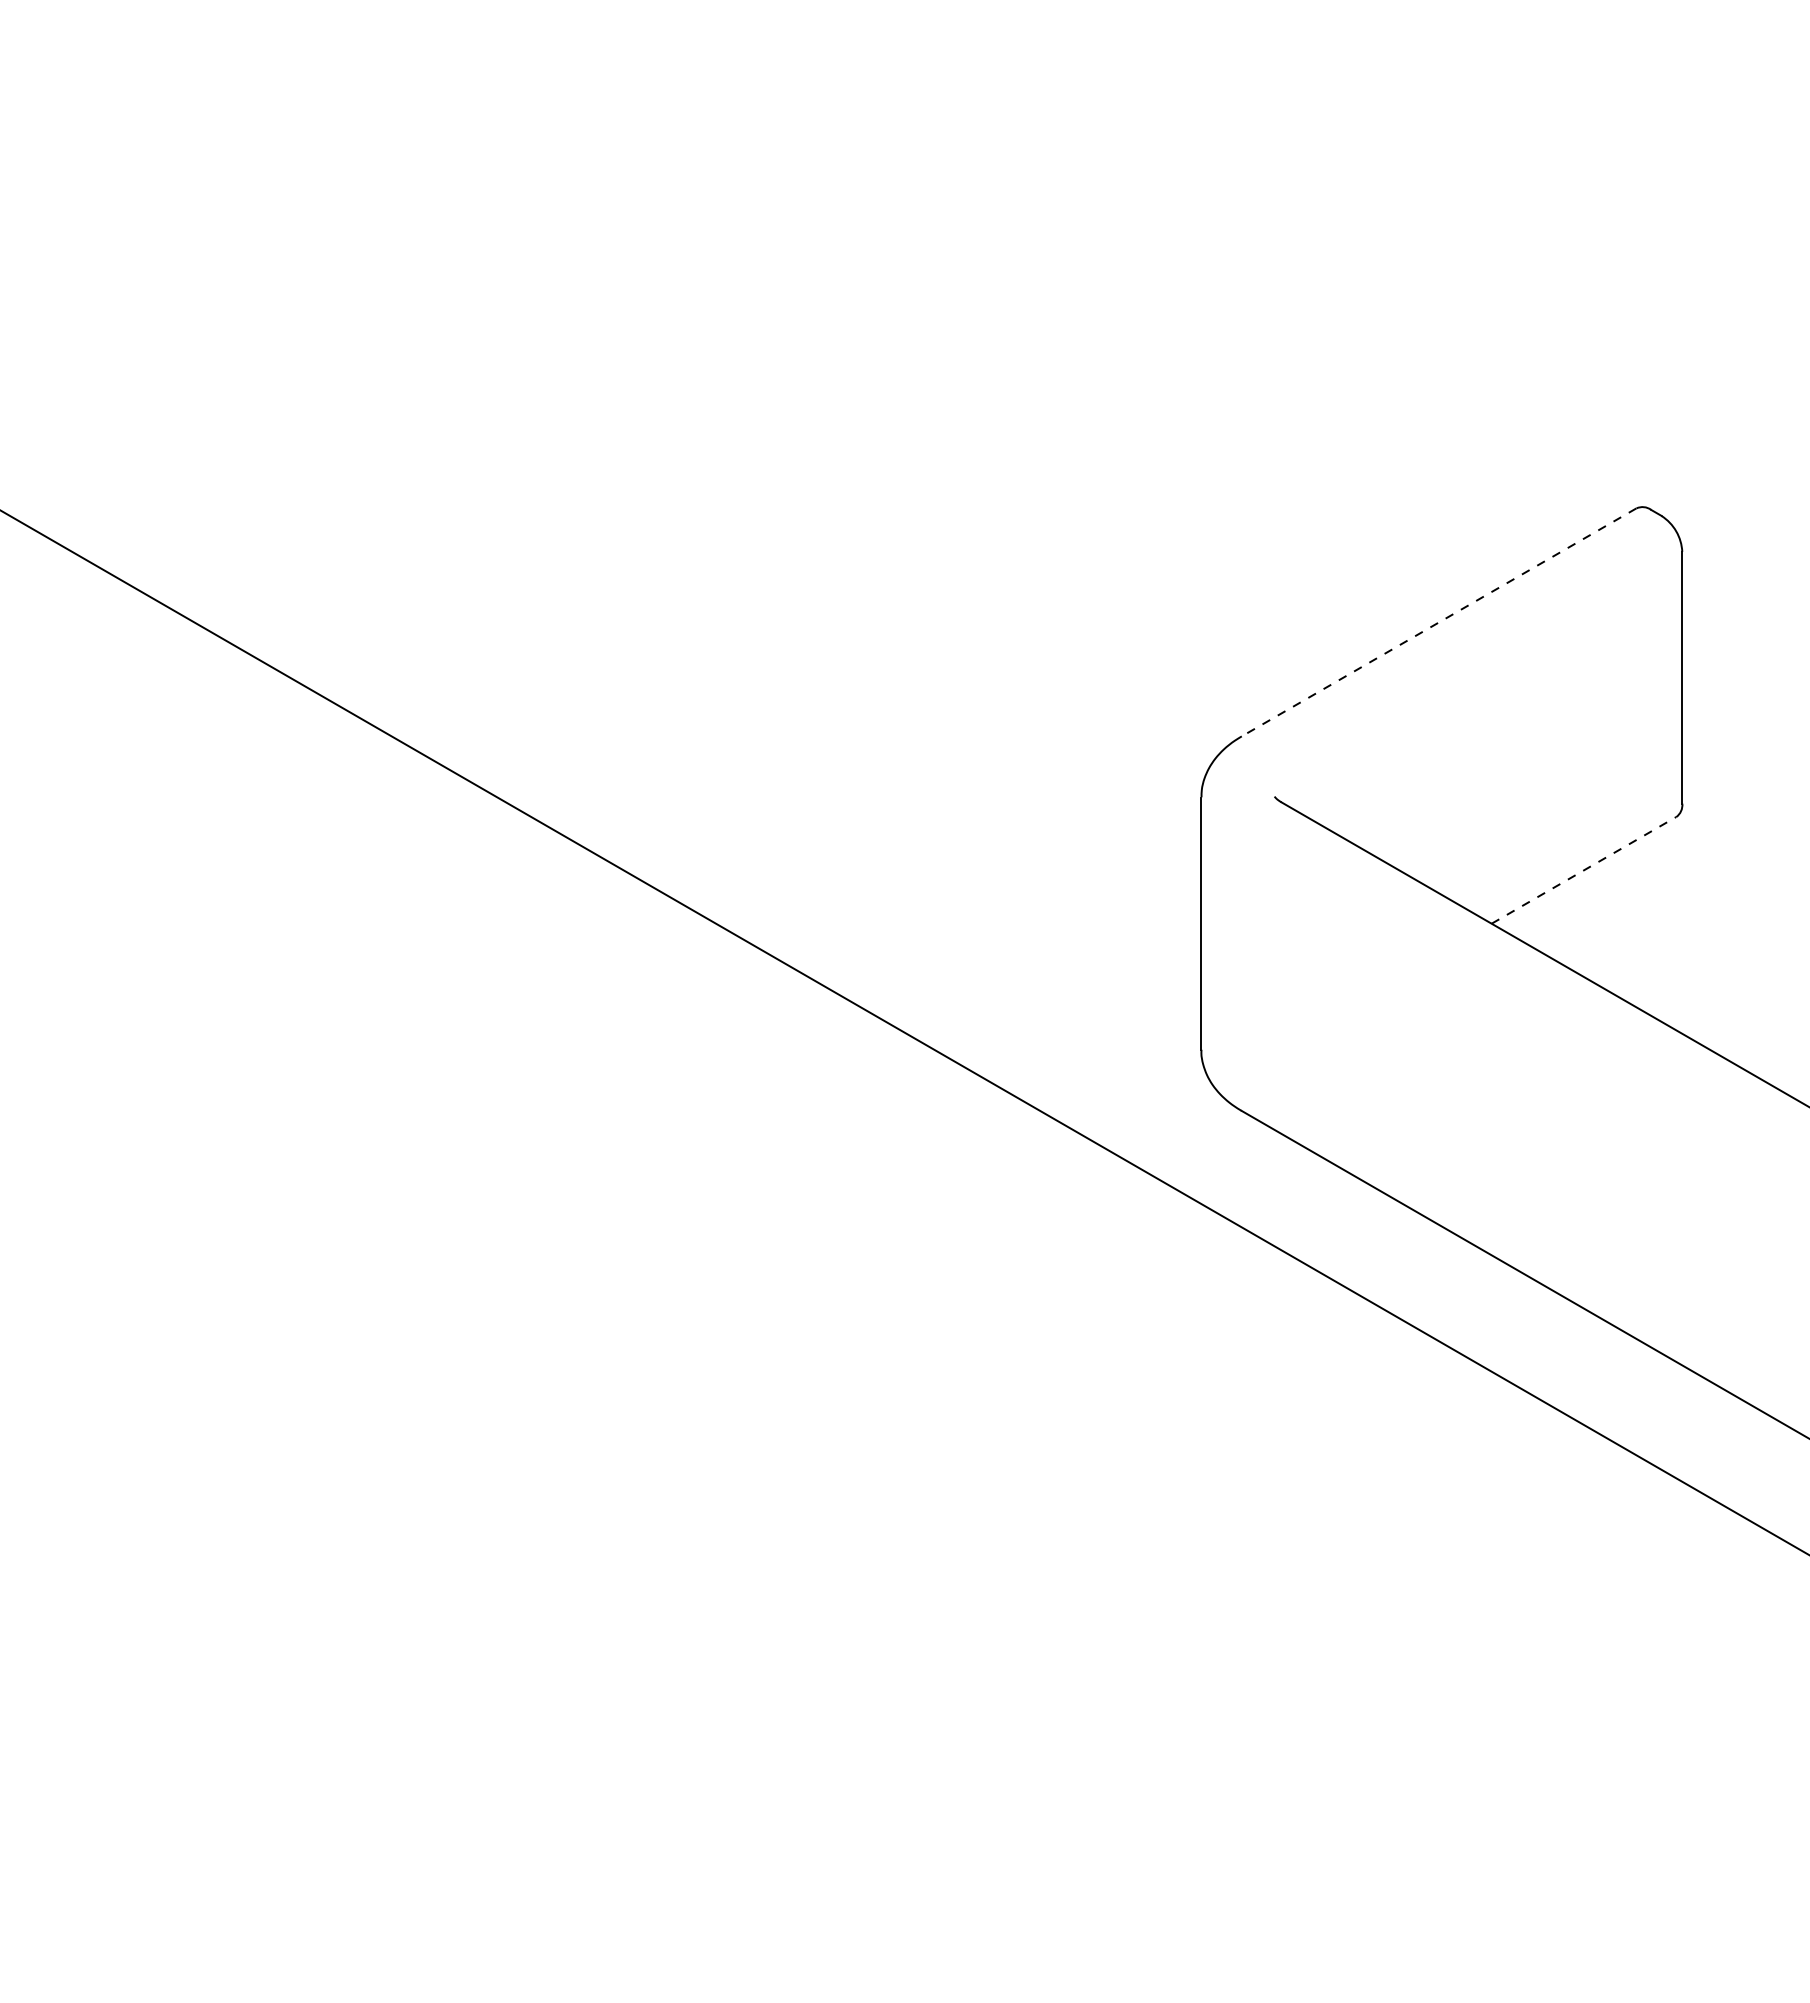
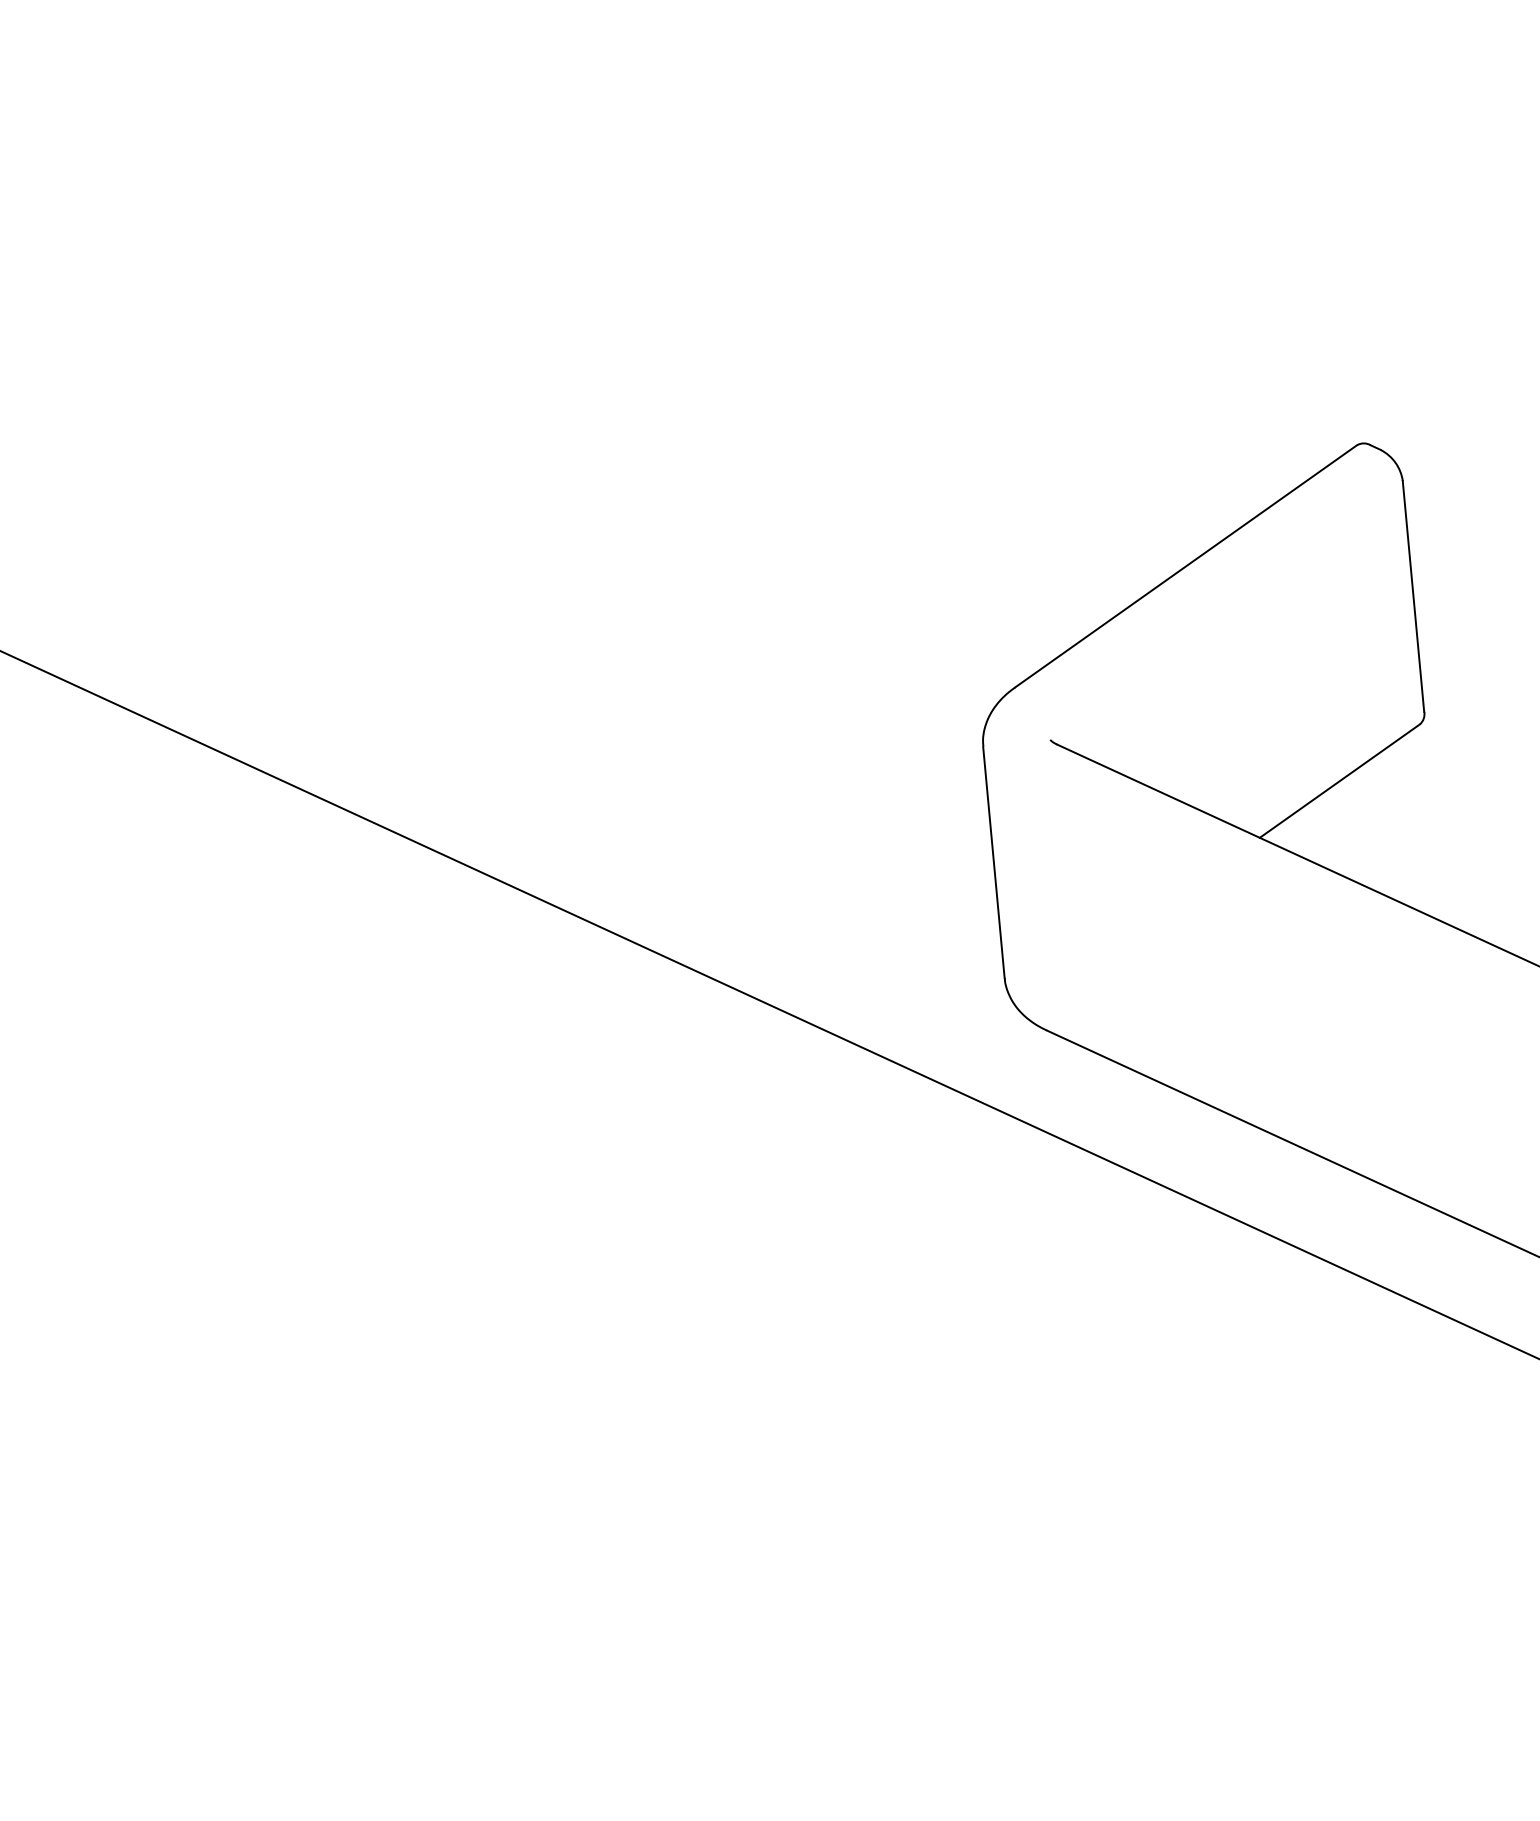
line: (1439, 622) -> (1186, 566), dashed -> solid
line: (1583, 870) -> (1339, 781), dashed -> solid

